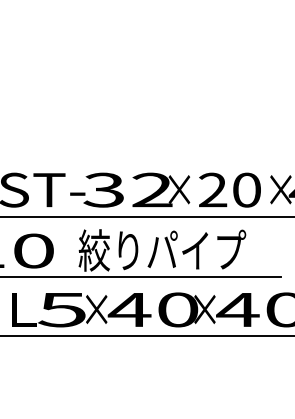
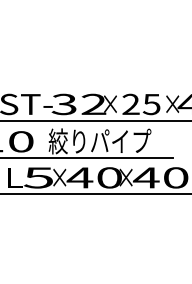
text: (246, 190) -> (151, 104), 20 -> 25

